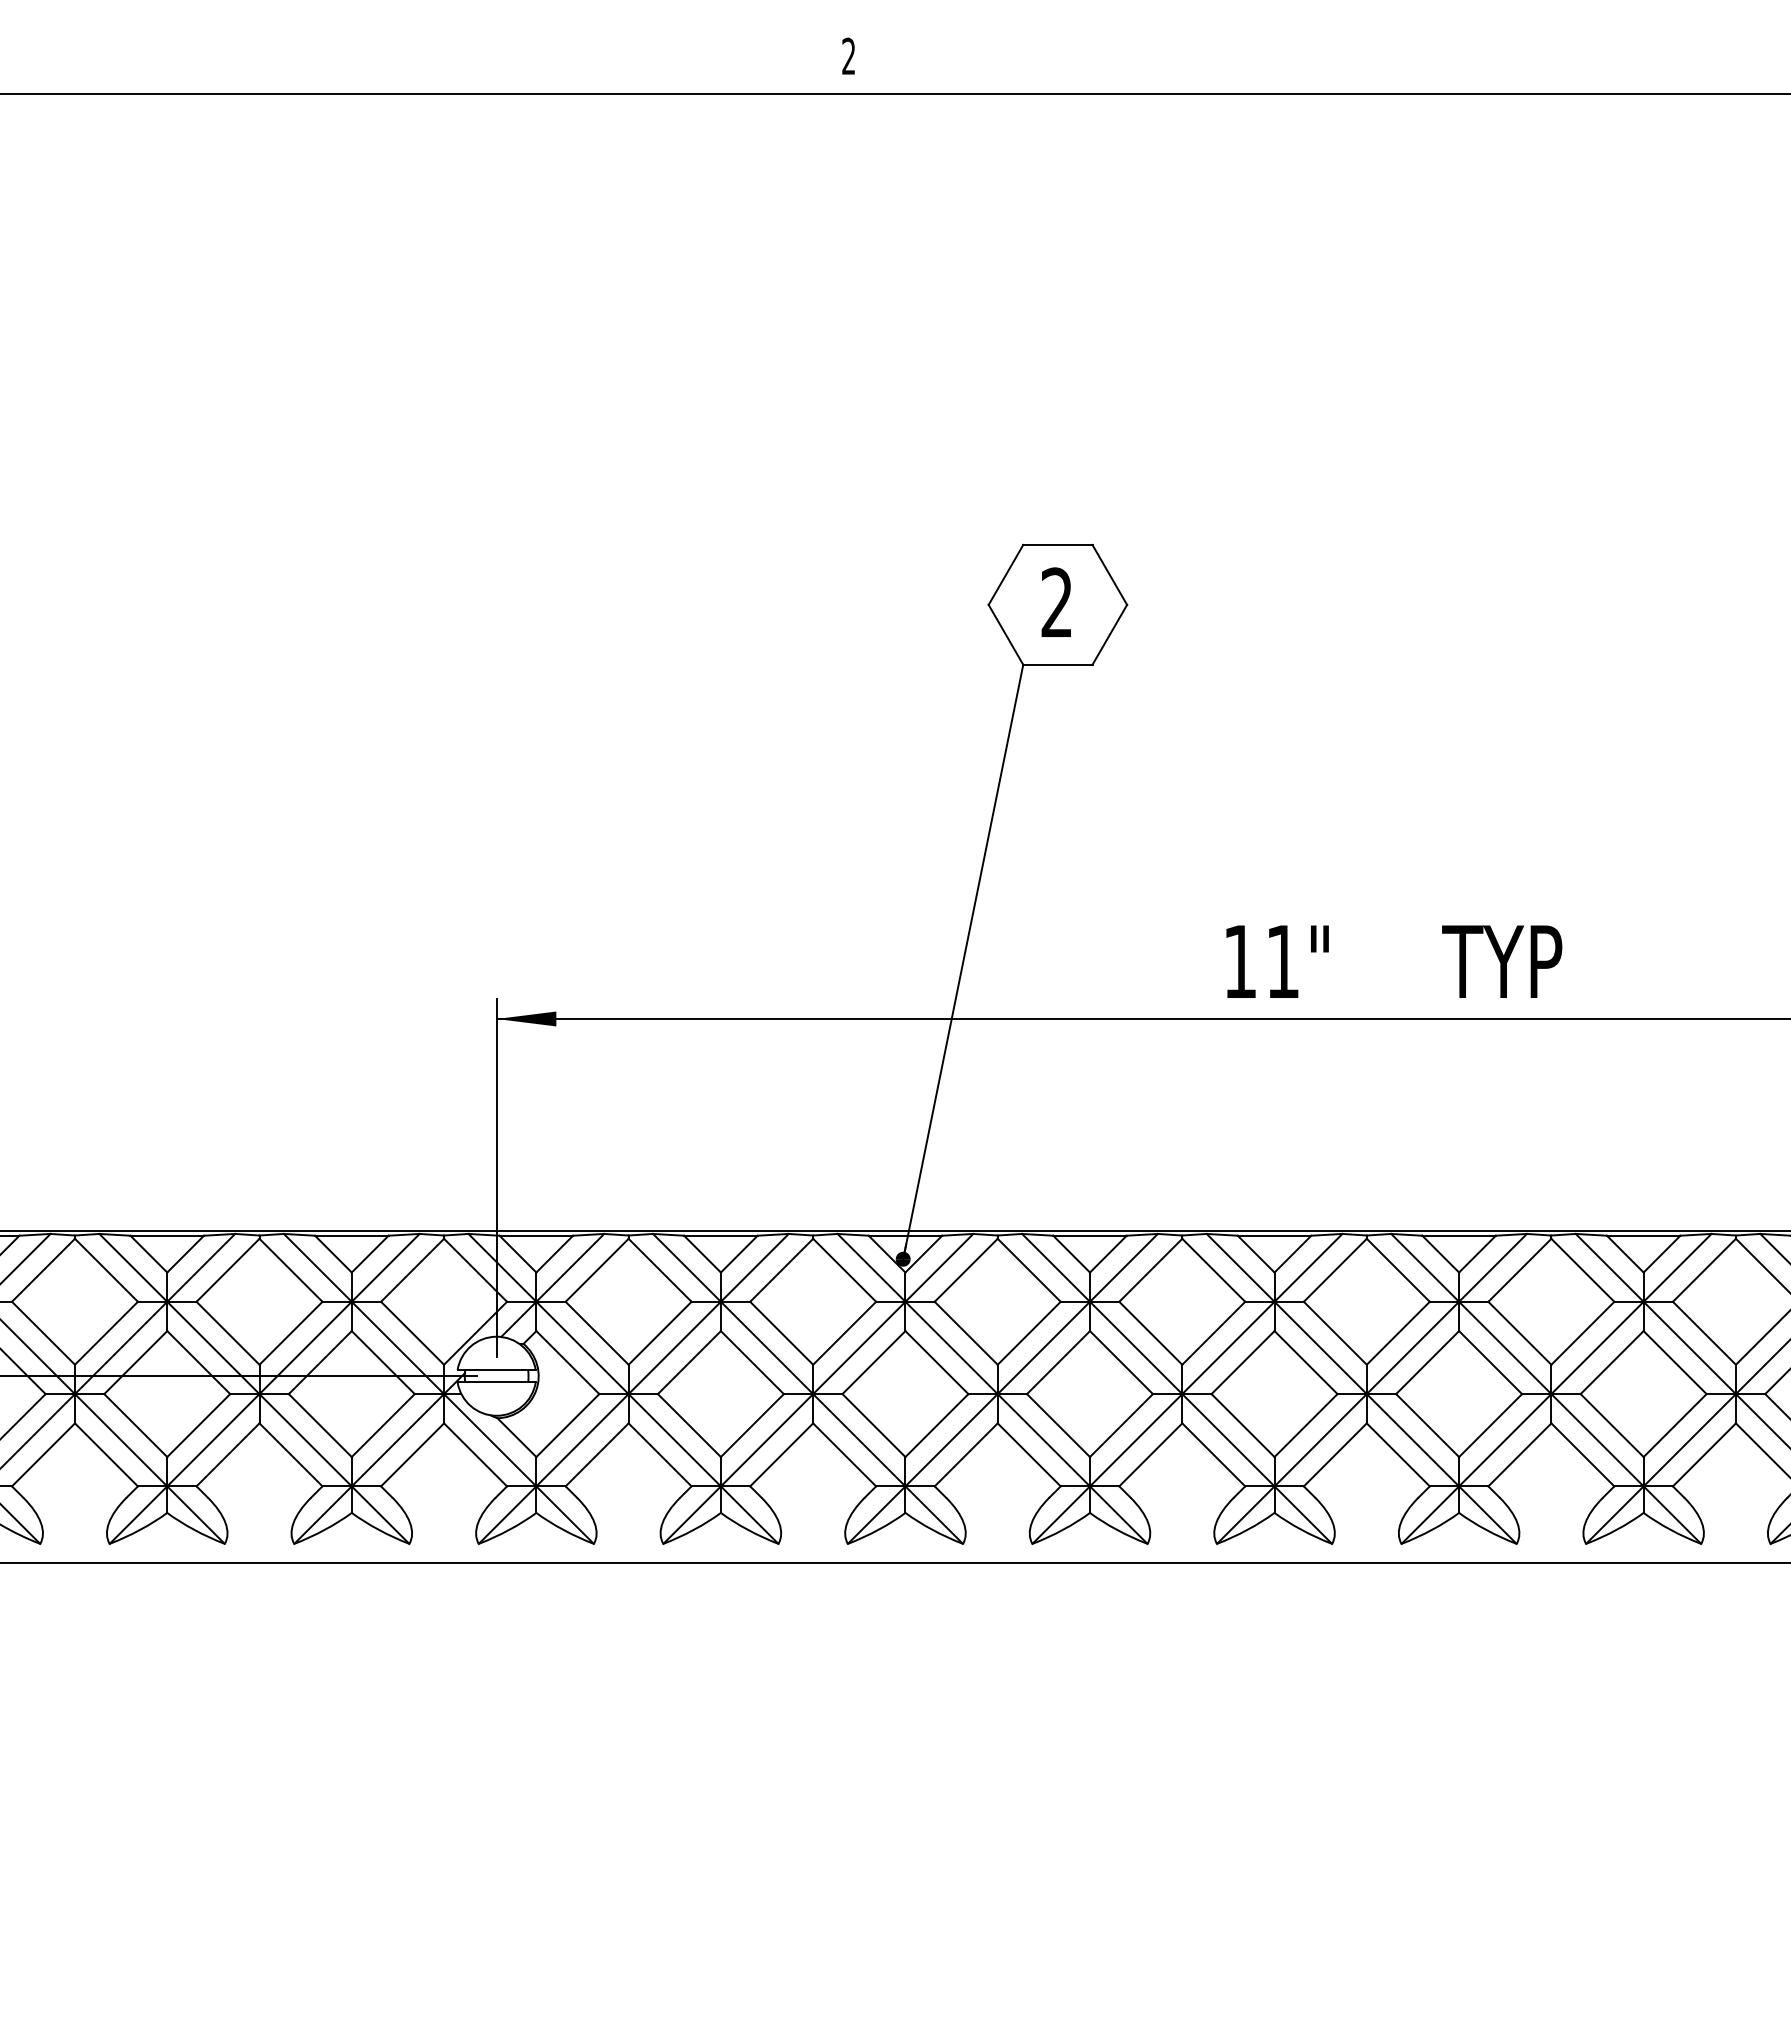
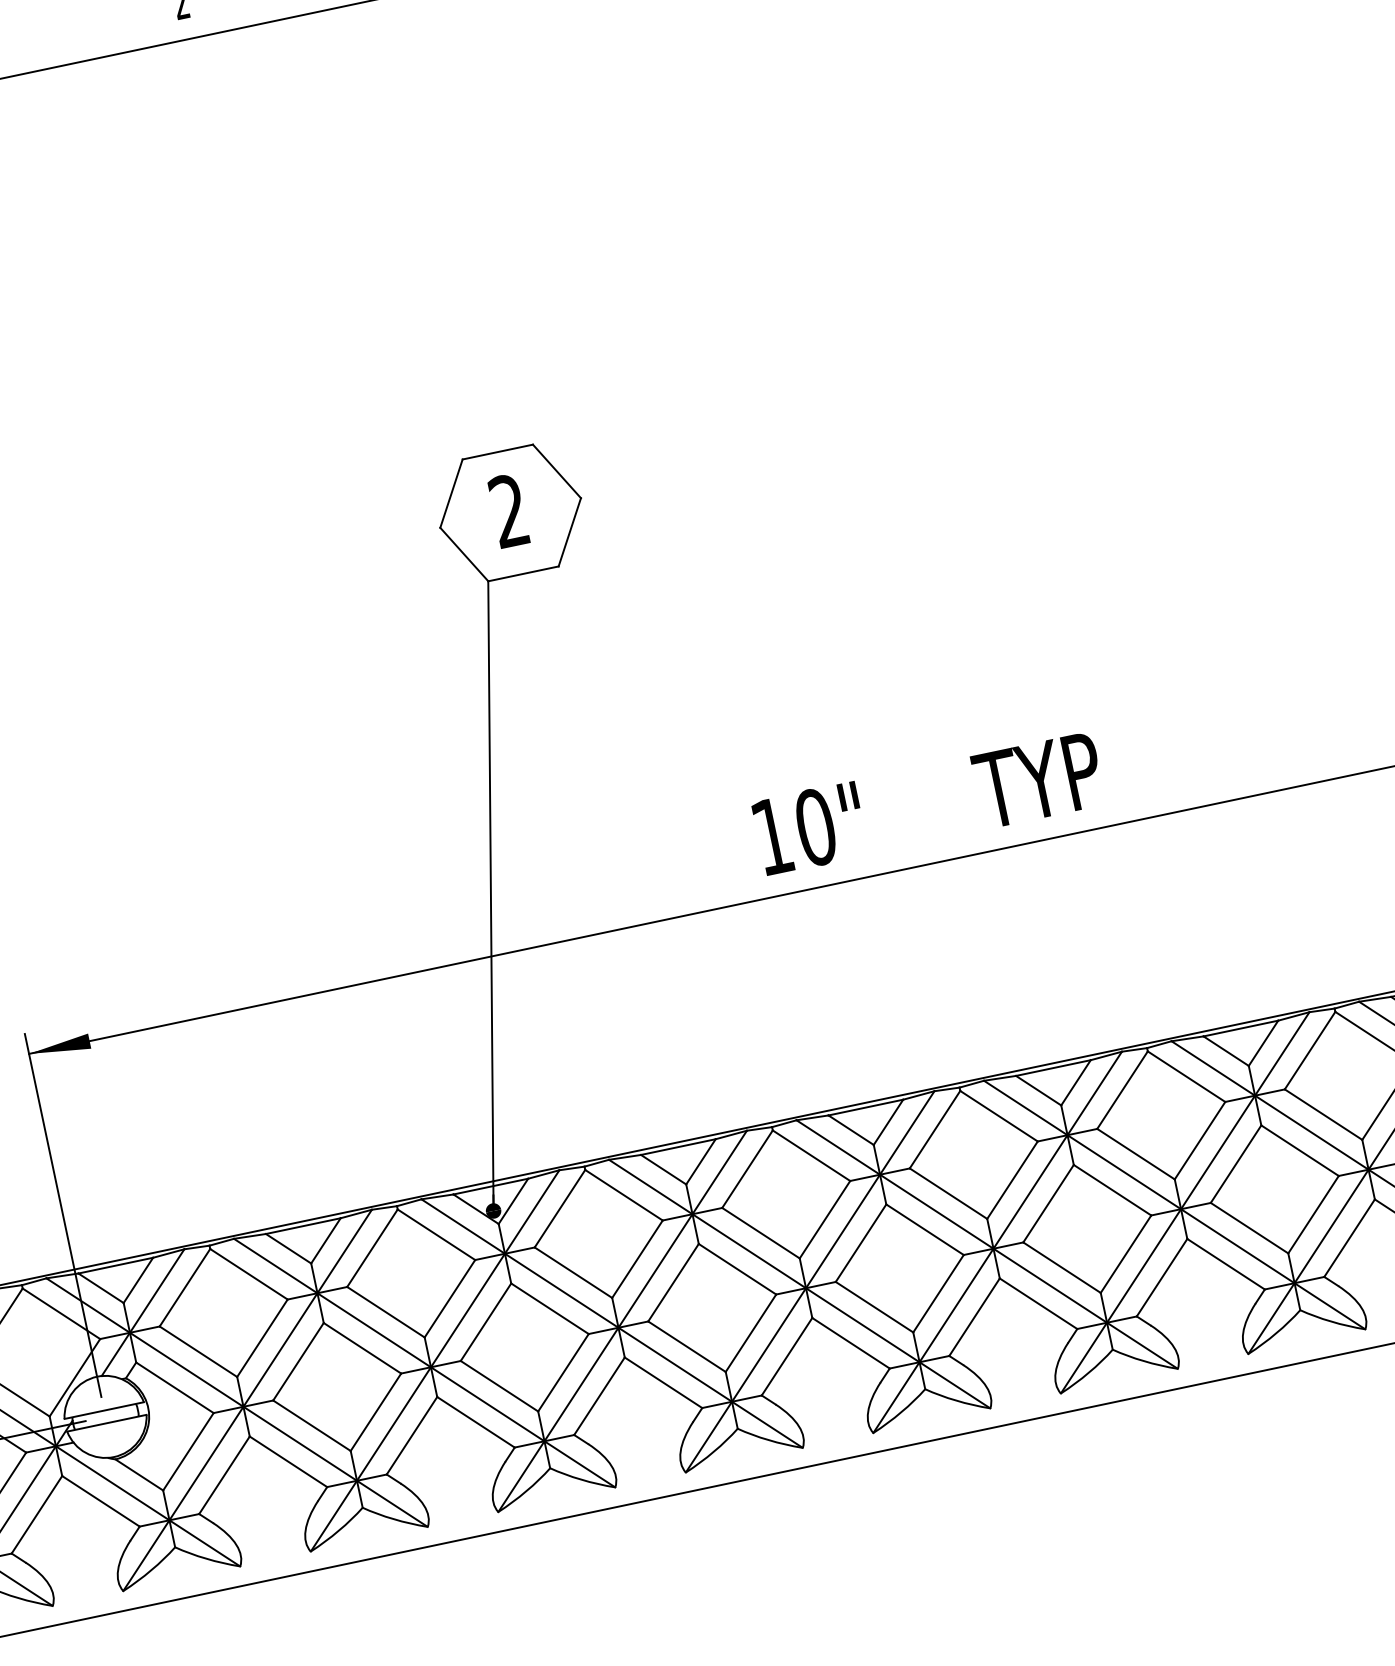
text: (1282, 961) -> (815, 827), 11" -> 10"

